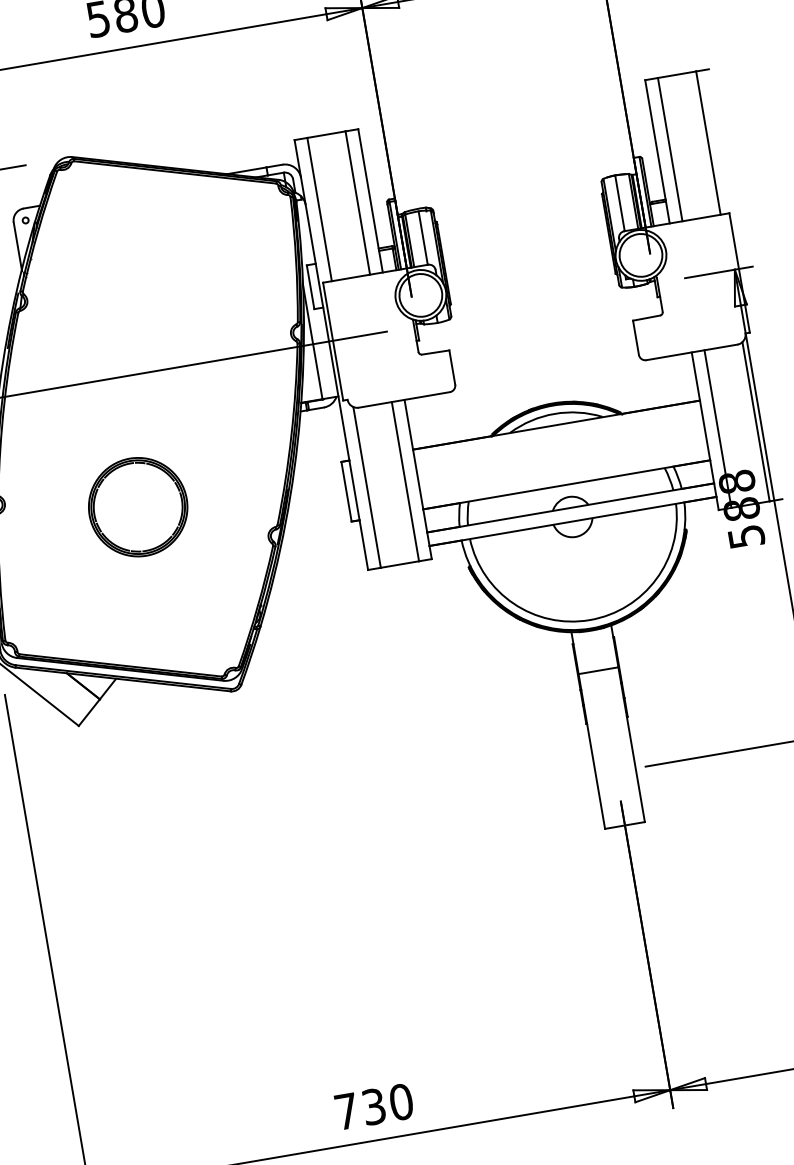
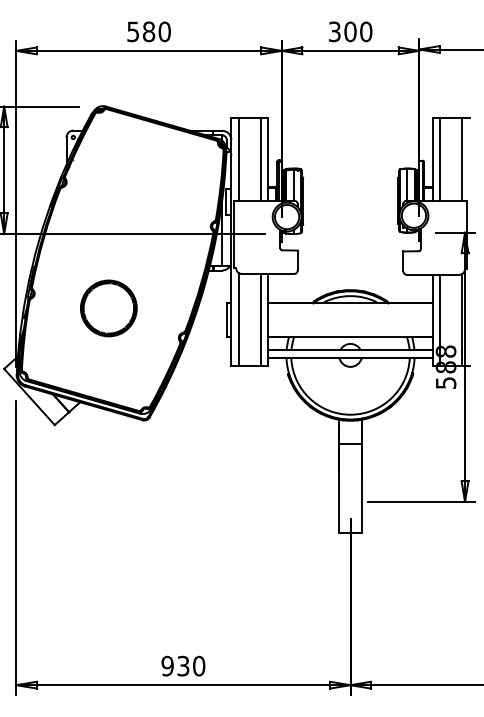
text: (346, 1110) -> (167, 665), 730 -> 930

